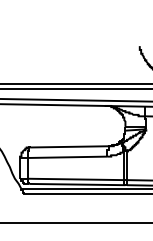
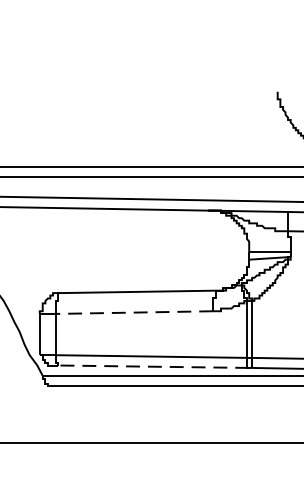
line: (67, 157) -> (134, 312), solid -> dashed
line: (76, 184) -> (152, 366), solid -> dashed

